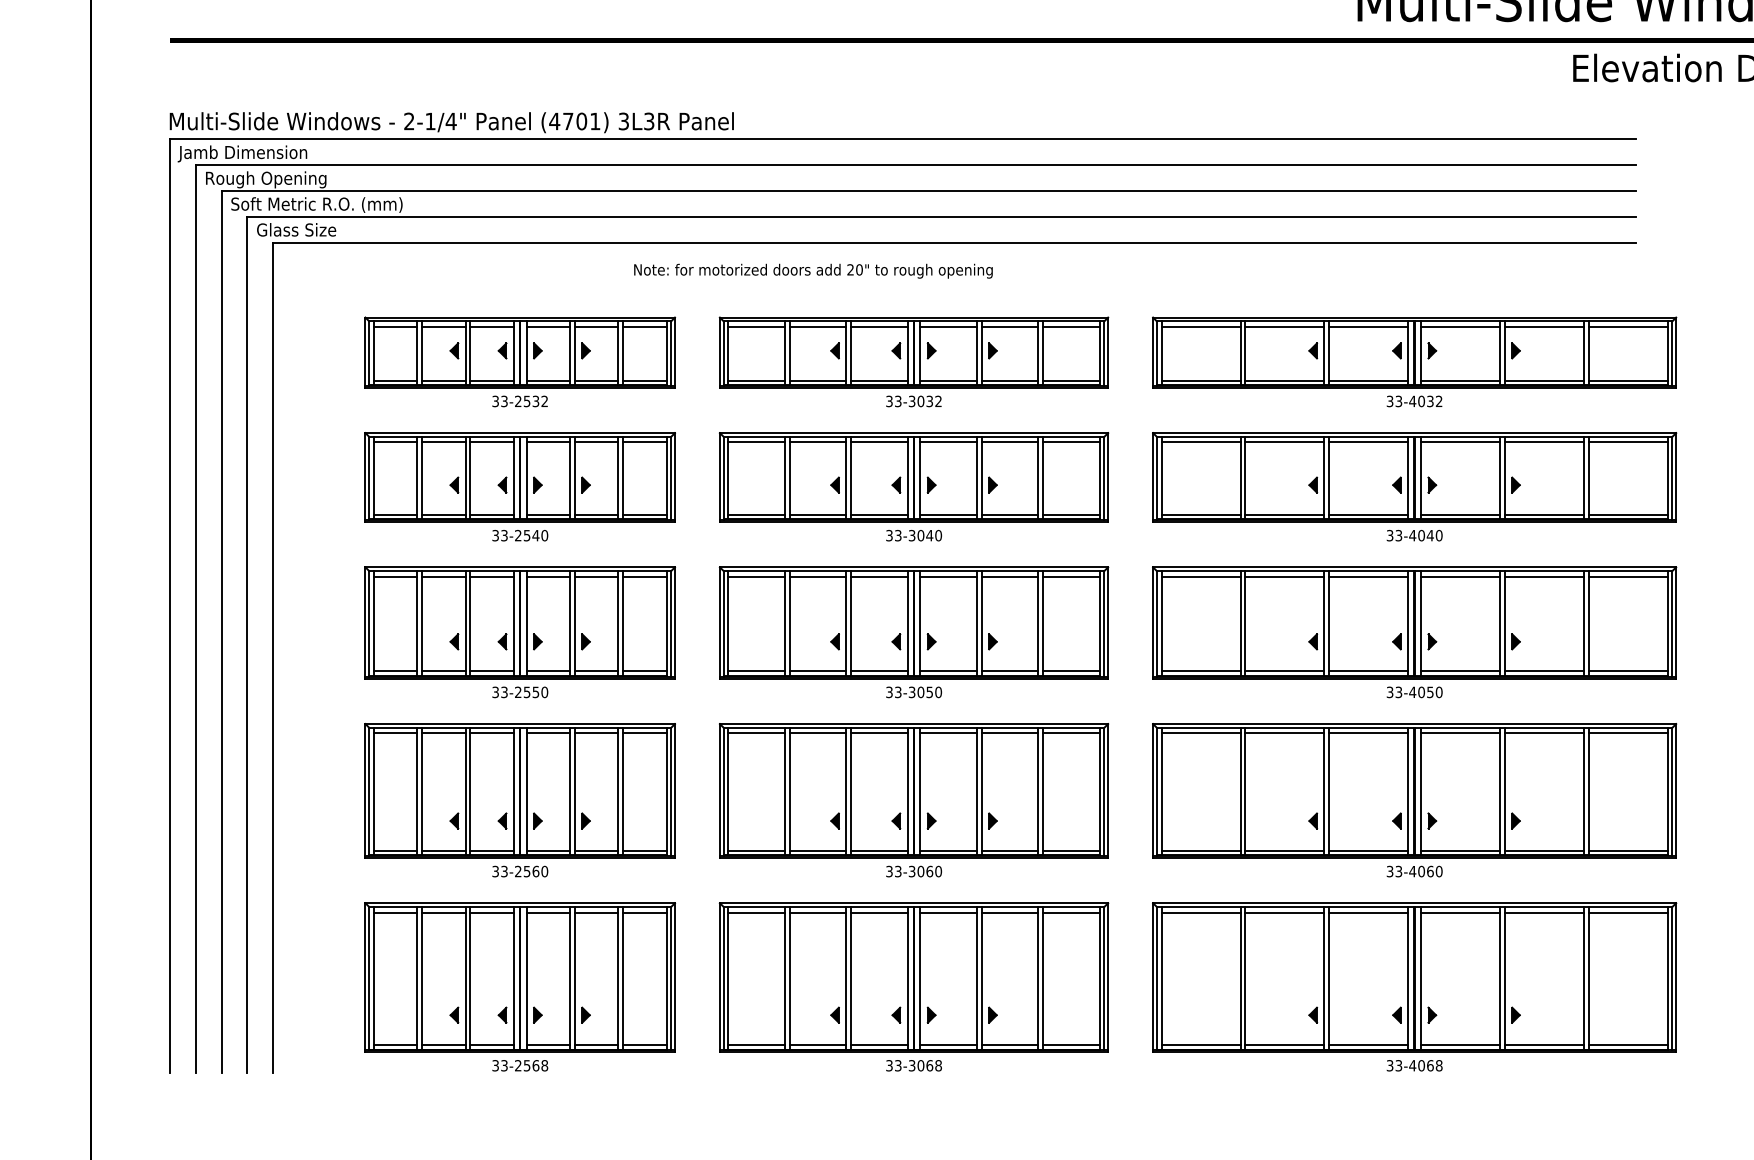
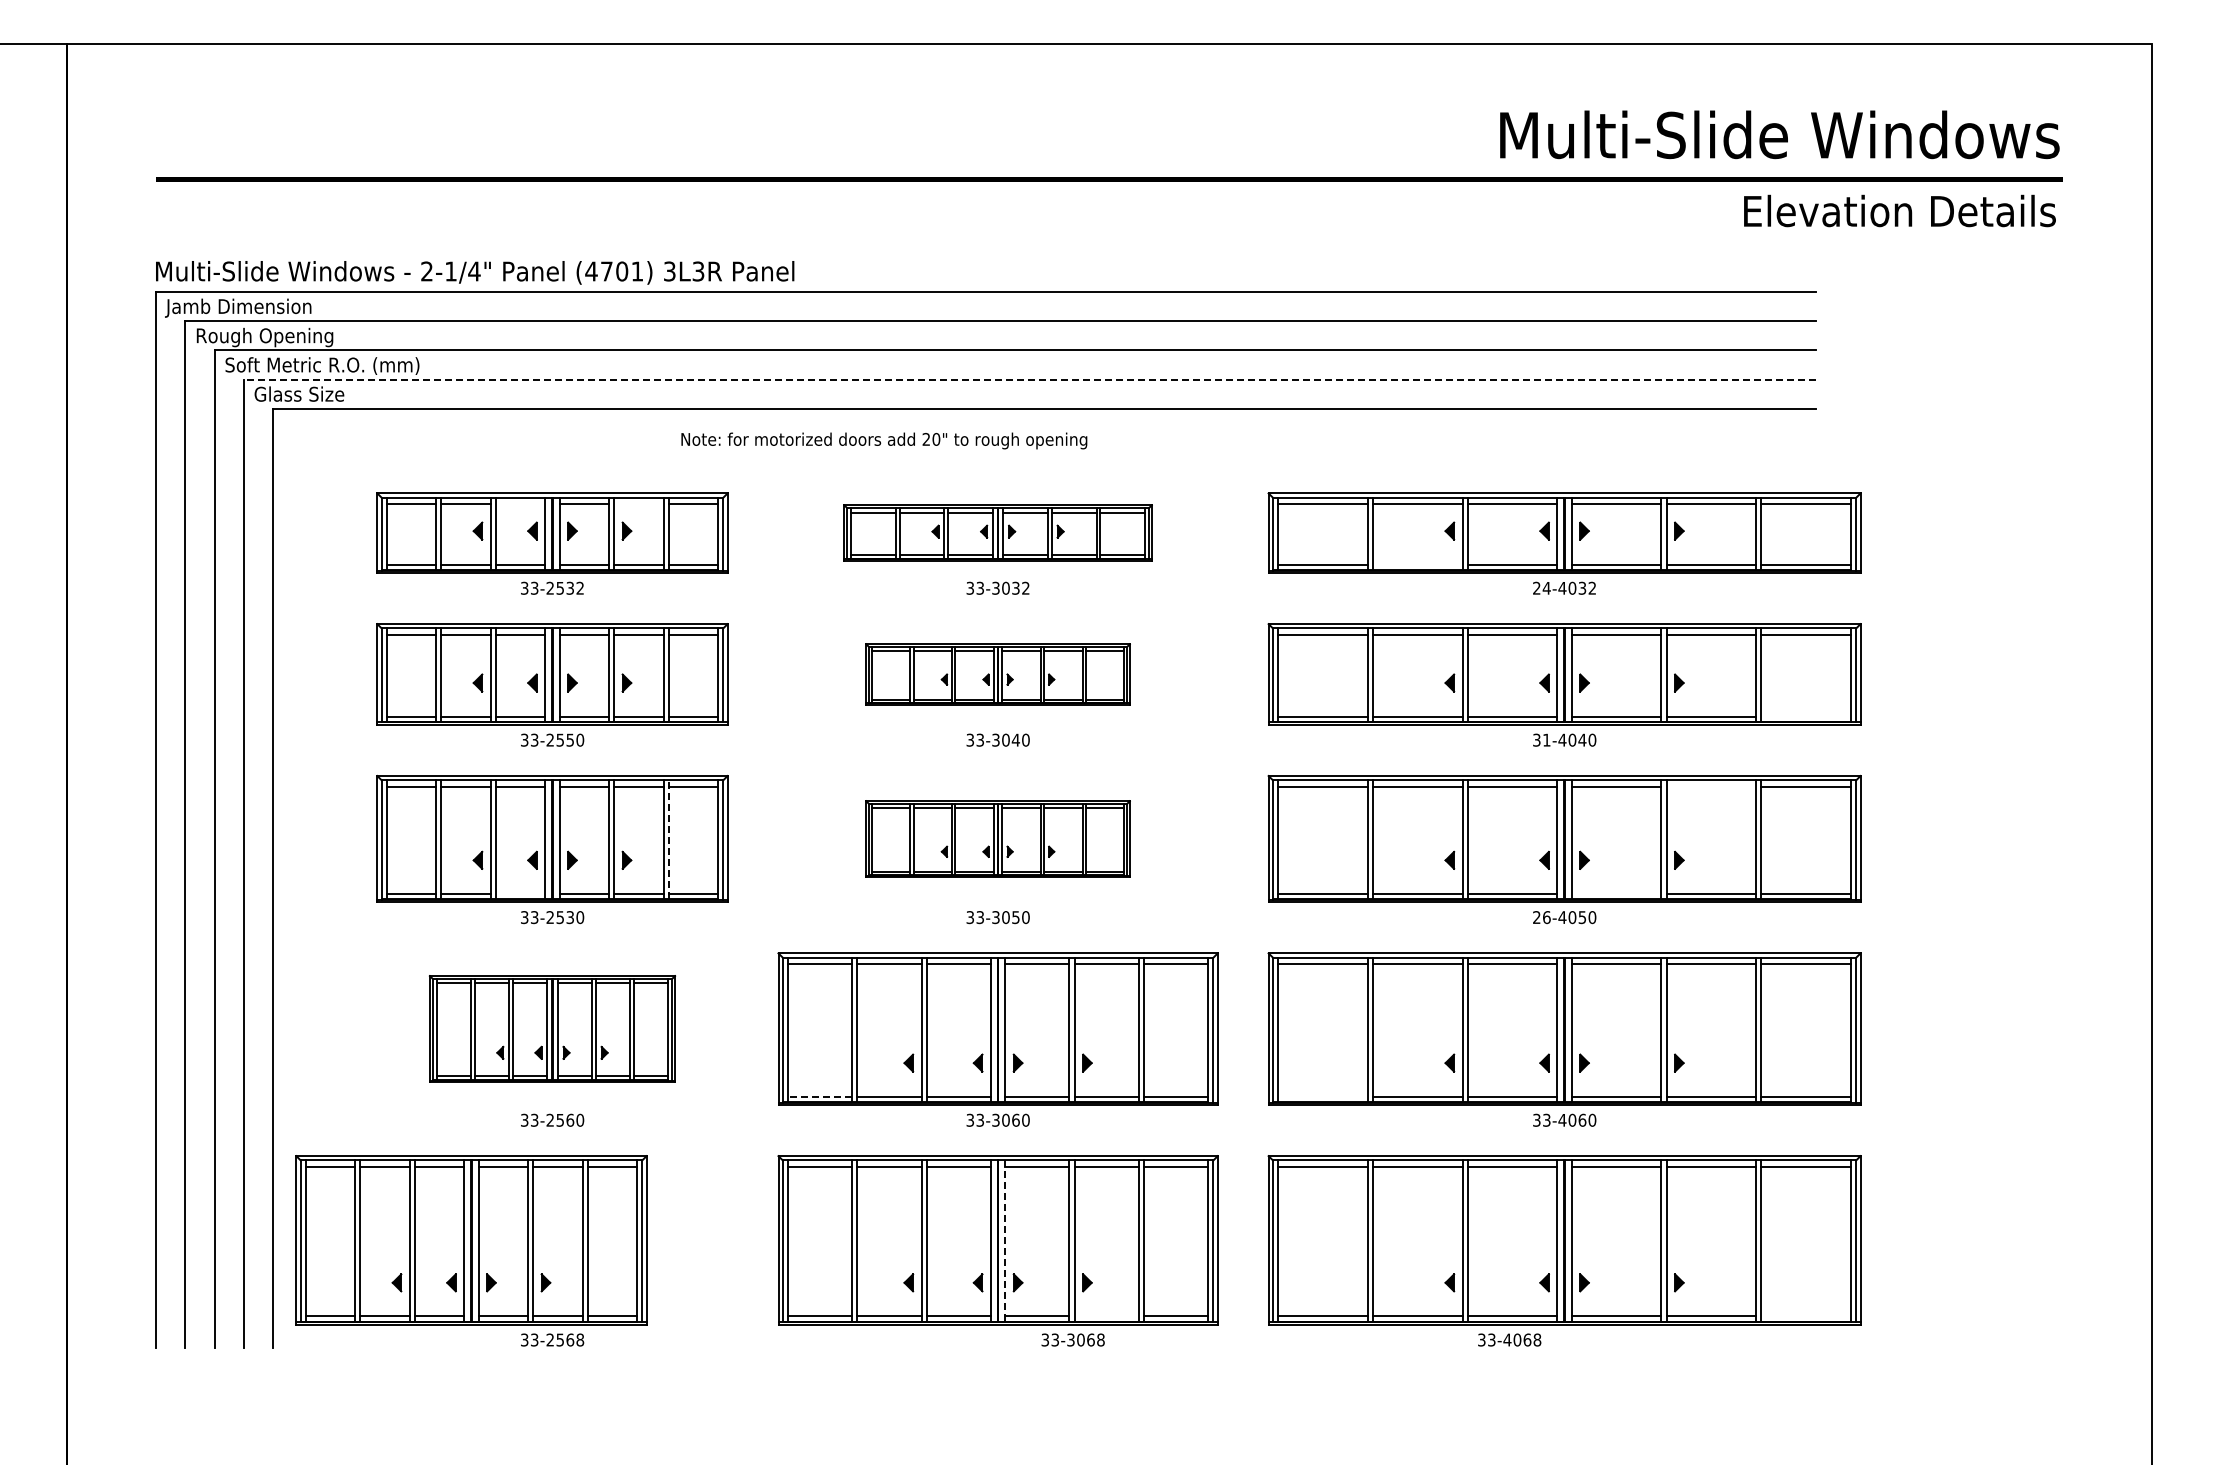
line: (941, 216) -> (1029, 379), solid -> dashed
line: (491, 326) -> (520, 503), removed
line: (596, 326) -> (638, 503), removed
part: (913, 352) -> (997, 532), size x0.7
line: (1284, 380) -> (1417, 564), removed
text: (1394, 400) -> (1541, 587), 33-4032 -> 24-4032
part: (913, 477) -> (997, 674), size x0.6
line: (1627, 514) -> (1805, 716), removed
text: (536, 535) -> (570, 739), 33-2540 -> 33-2550
text: (1398, 535) -> (1546, 739), 33-4040 -> 31-4040
line: (1544, 576) -> (1711, 786), removed
part: (913, 622) -> (997, 838), size x0.6
line: (622, 623) -> (668, 839), solid -> dashed
line: (491, 671) -> (520, 893), removed
line: (1460, 671) -> (1616, 893), removed
text: (535, 692) -> (569, 917), 33-2550 -> 33-2530
text: (1394, 692) -> (1541, 917), 33-4050 -> 26-4050
part: (520, 790) -> (552, 1028), size x0.7
line: (756, 850) -> (819, 1096), solid -> dashed
line: (1200, 850) -> (1322, 1096), removed
part: (520, 977) -> (471, 1240), moved
line: (920, 978) -> (1005, 1241), solid -> dashed
line: (1009, 1044) -> (1106, 1316), removed
line: (1627, 1044) -> (1805, 1316), removed
text: (913, 1065) -> (1072, 1339), moved
text: (1414, 1065) -> (1509, 1339), moved

